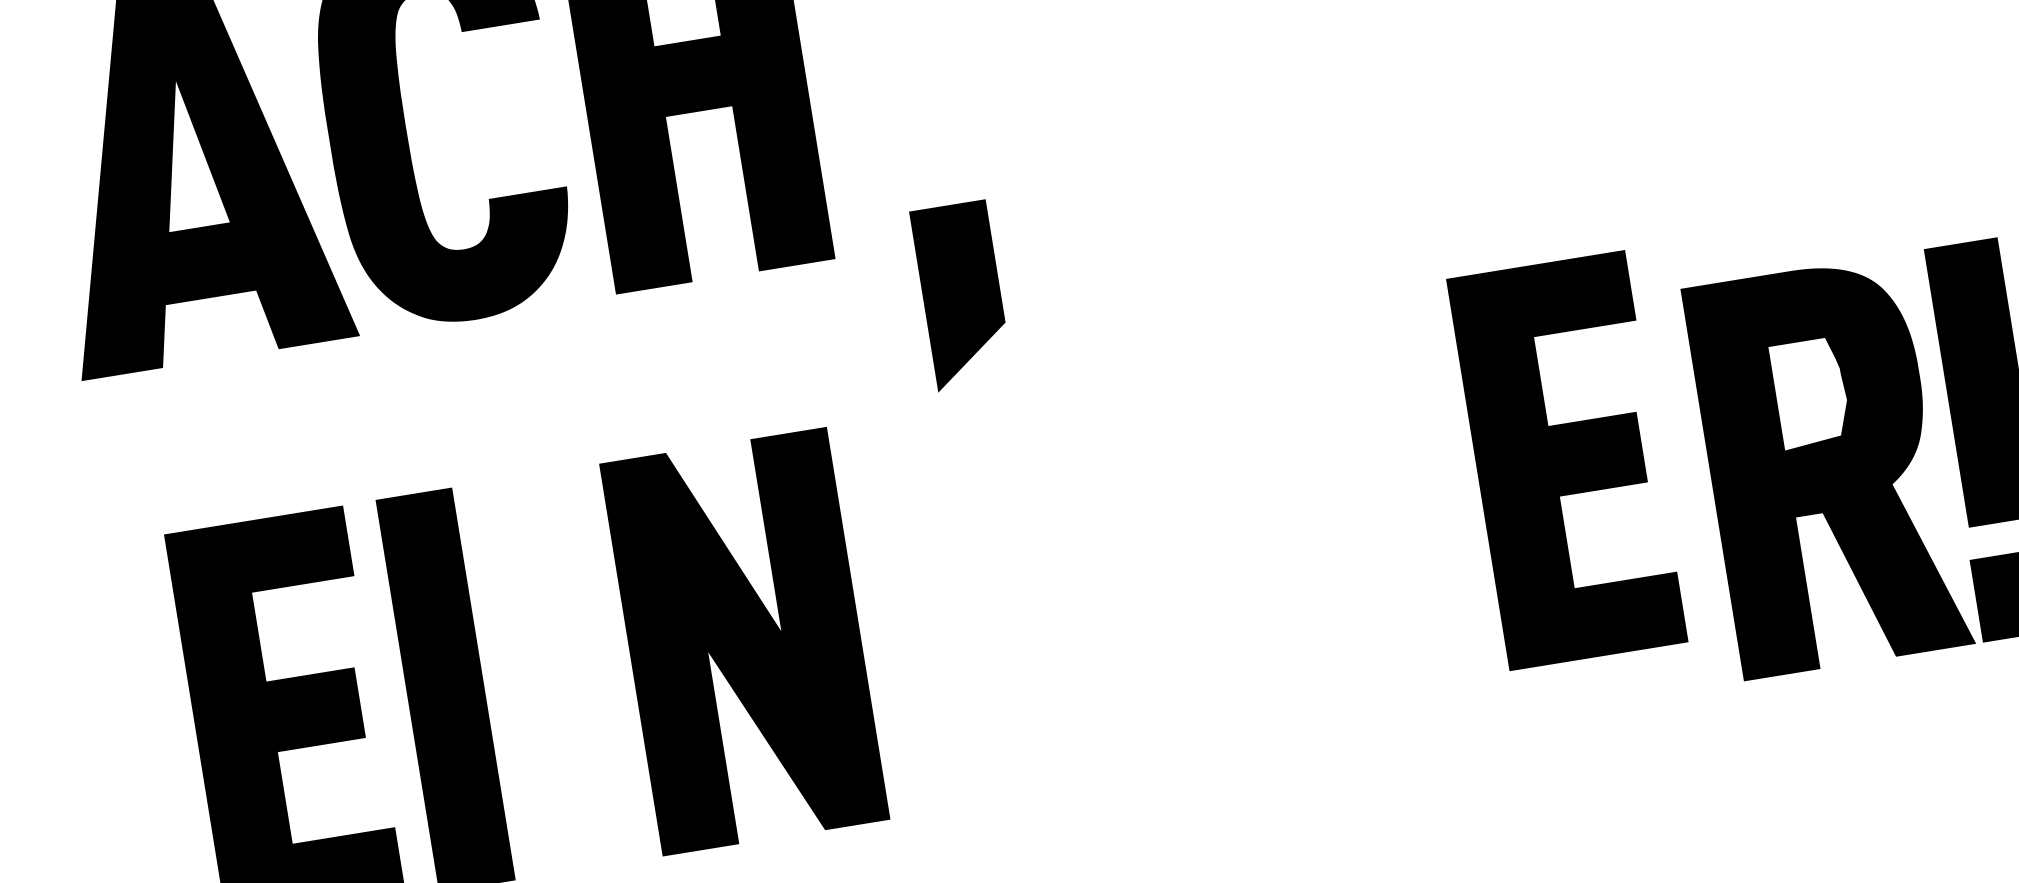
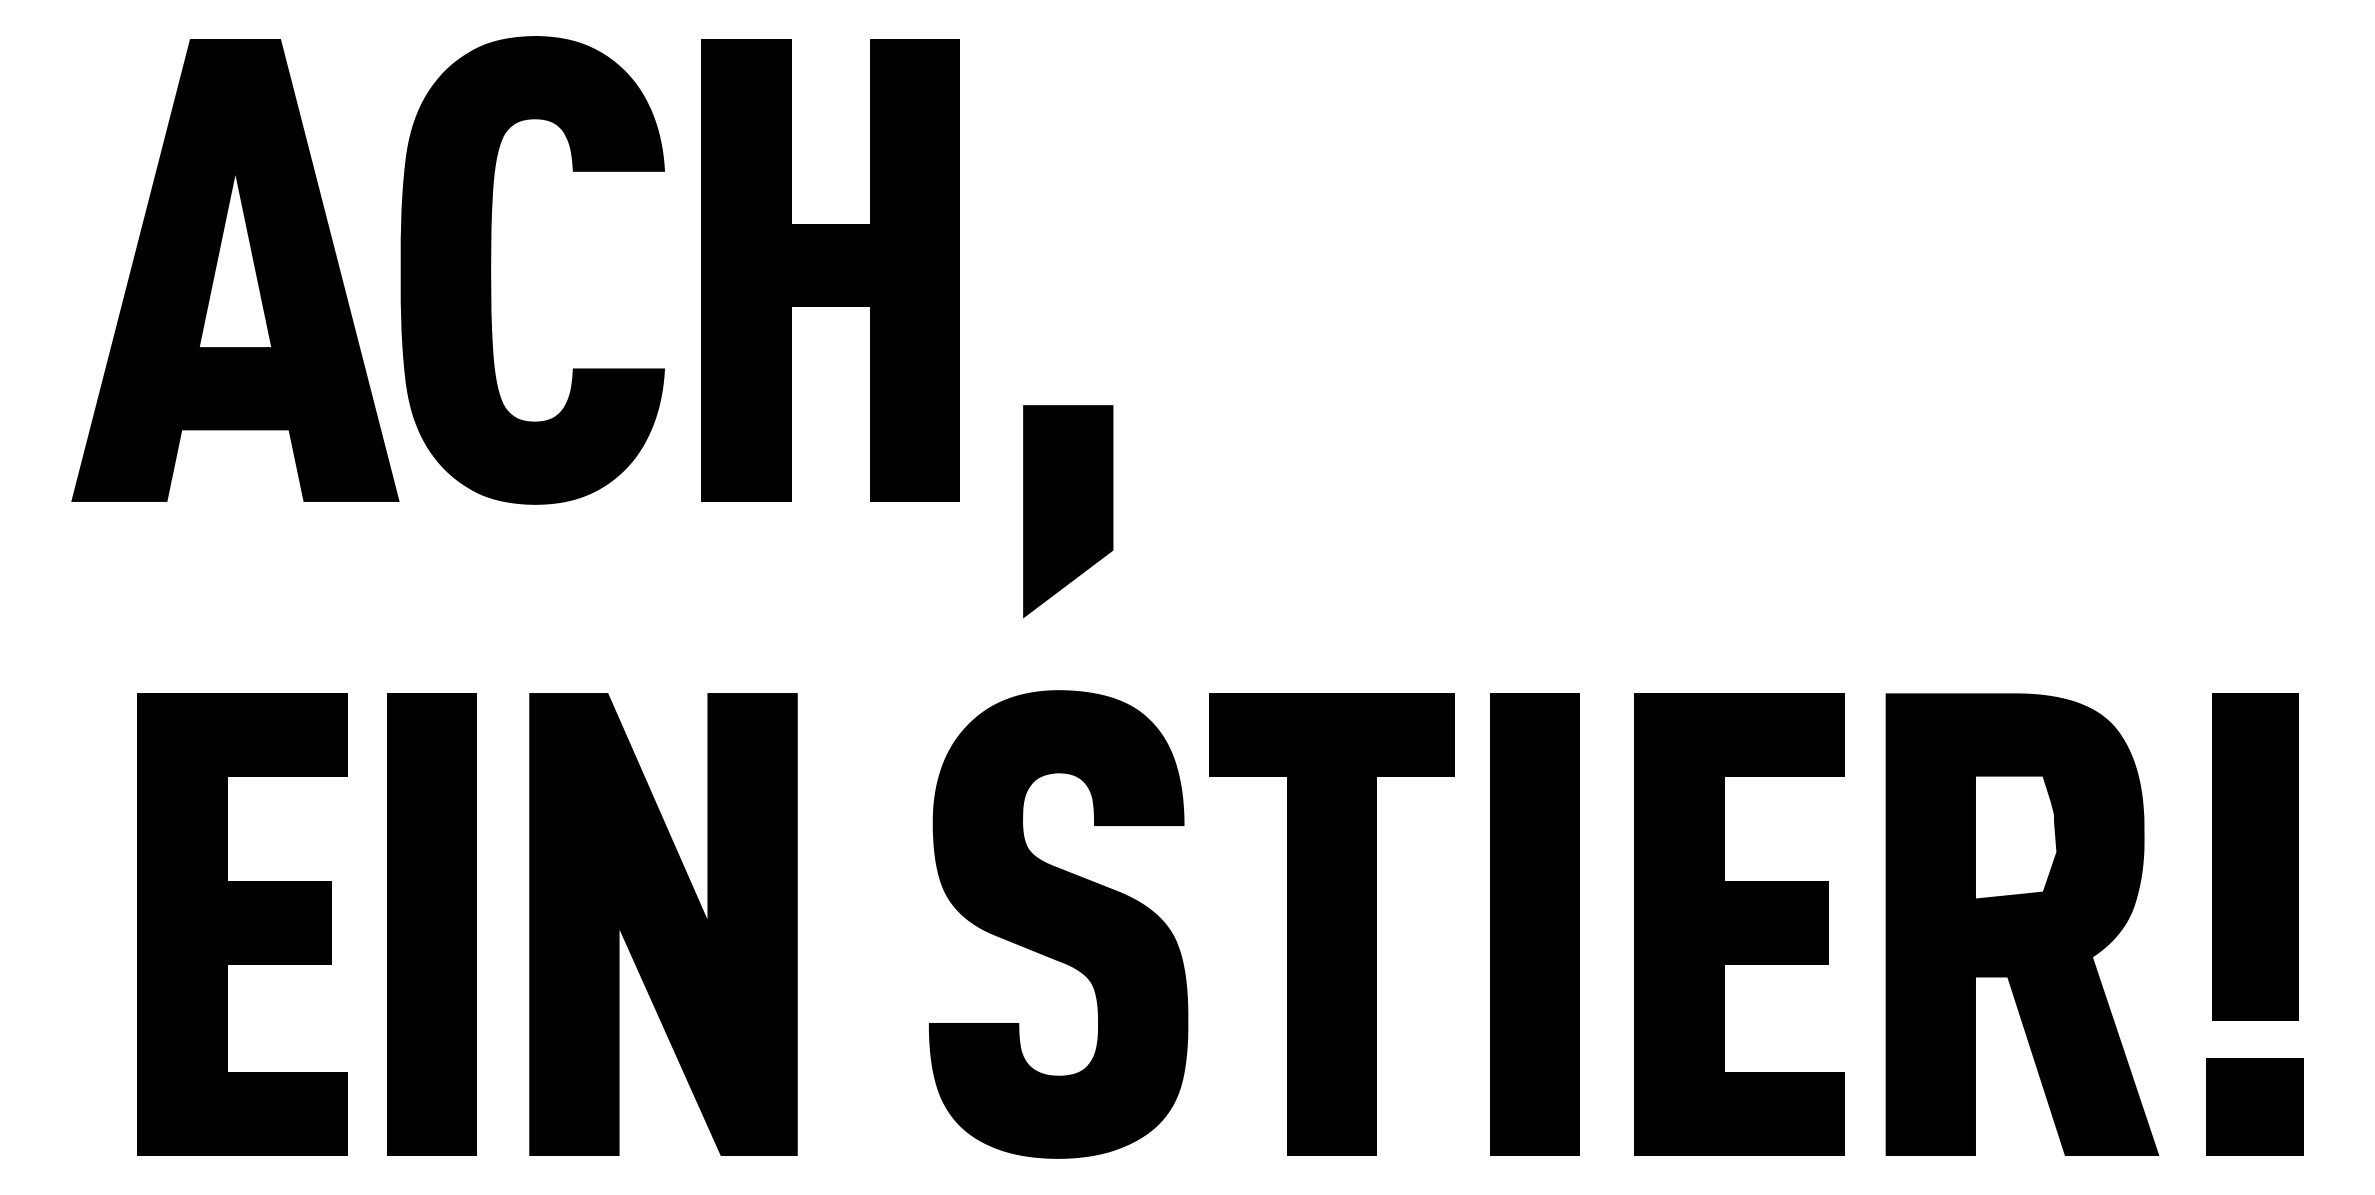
part: (962, 295) -> (1068, 511), moved
part: (1566, 460) -> (1739, 924), moved
part: (1828, 466) -> (2022, 924), moved
fill: (1381, 538) -> (1534, 924), added
fill: (1208, 566) -> (1331, 924), added
fill: (977, 604) -> (1058, 924), added
part: (744, 641) -> (663, 924), moved

